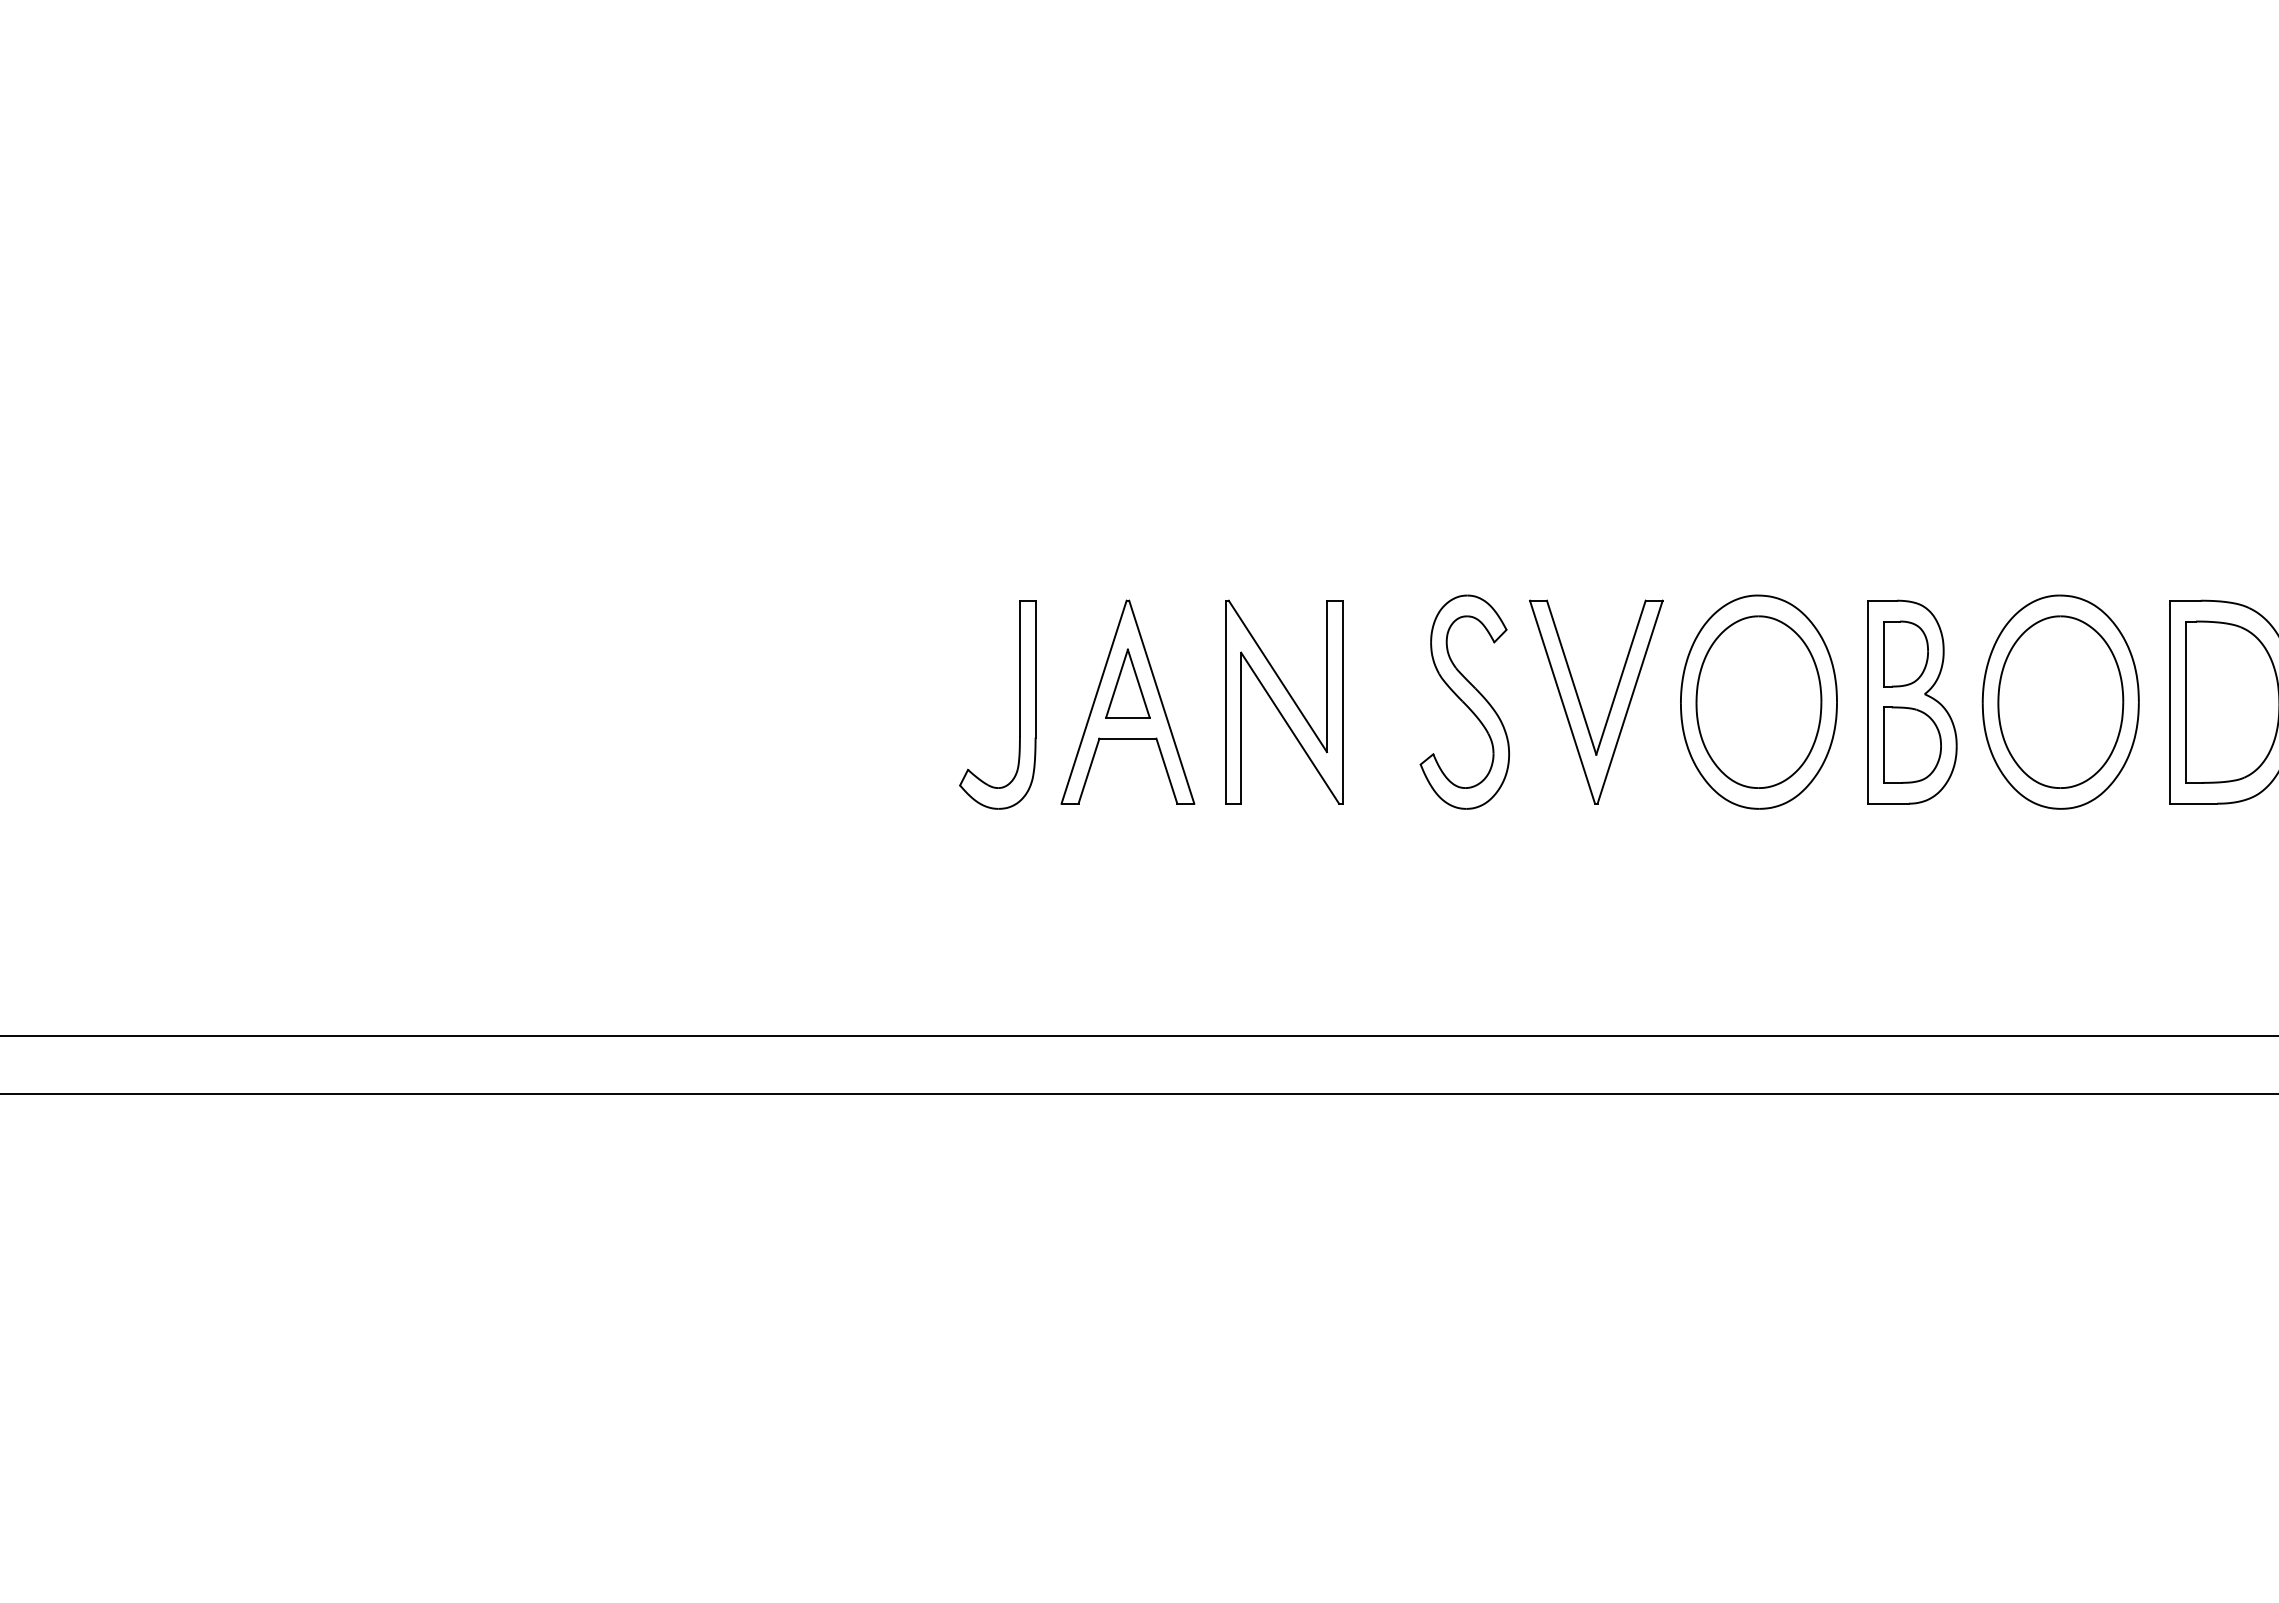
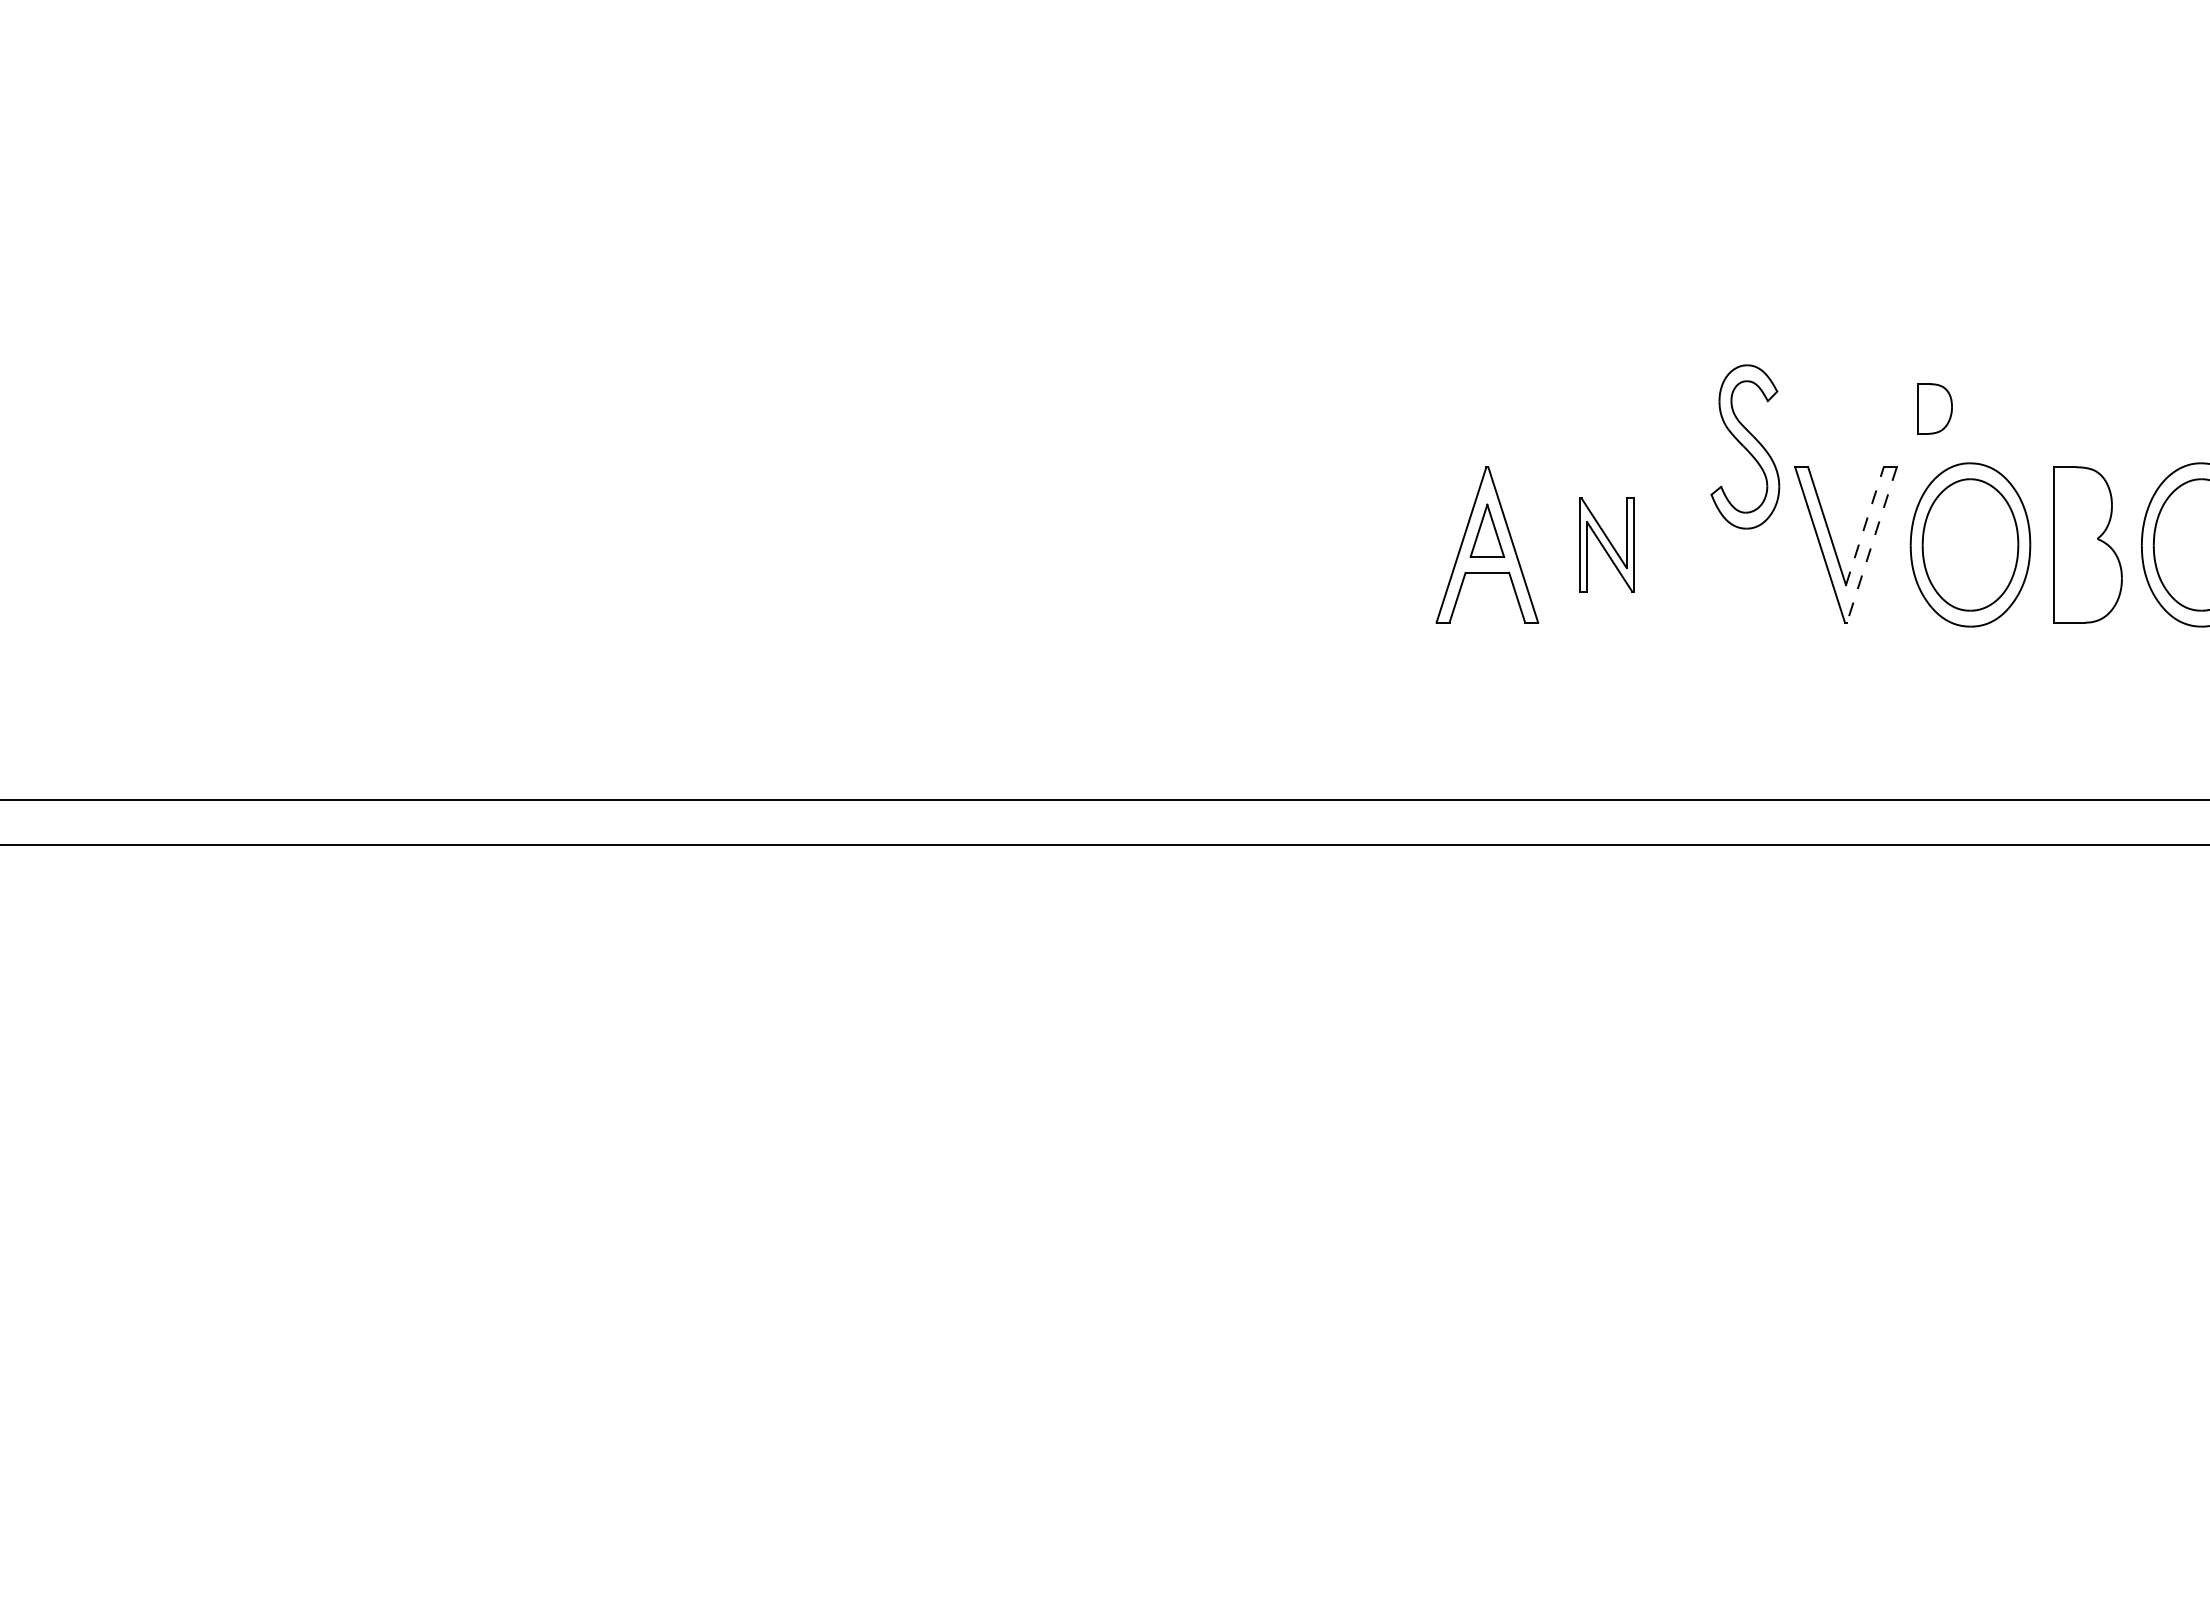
part: (1905, 653) -> (1934, 408), moved
line: (1620, 678) -> (1864, 526), solid -> dashed
part: (1283, 701) -> (1606, 544), size x0.6
part: (1465, 701) -> (1745, 446), moved
line: (1629, 701) -> (1871, 544), solid -> dashed
part: (1019, 704) -> (1404, 546), removed
part: (1911, 744) -> (2087, 577), removed

